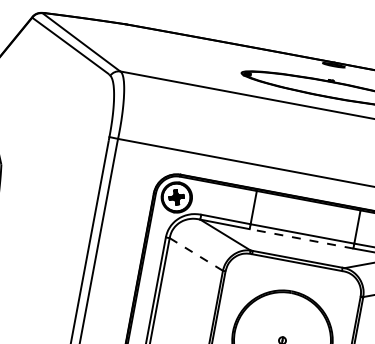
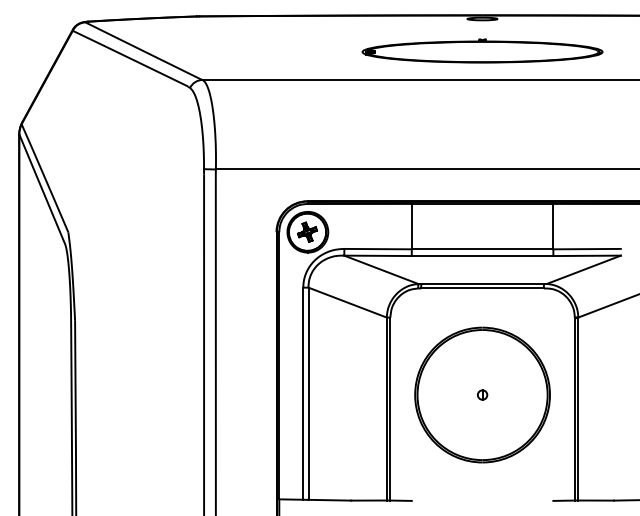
line: (301, 239) -> (482, 256), dashed -> solid
line: (196, 254) -> (347, 302), dashed -> solid

